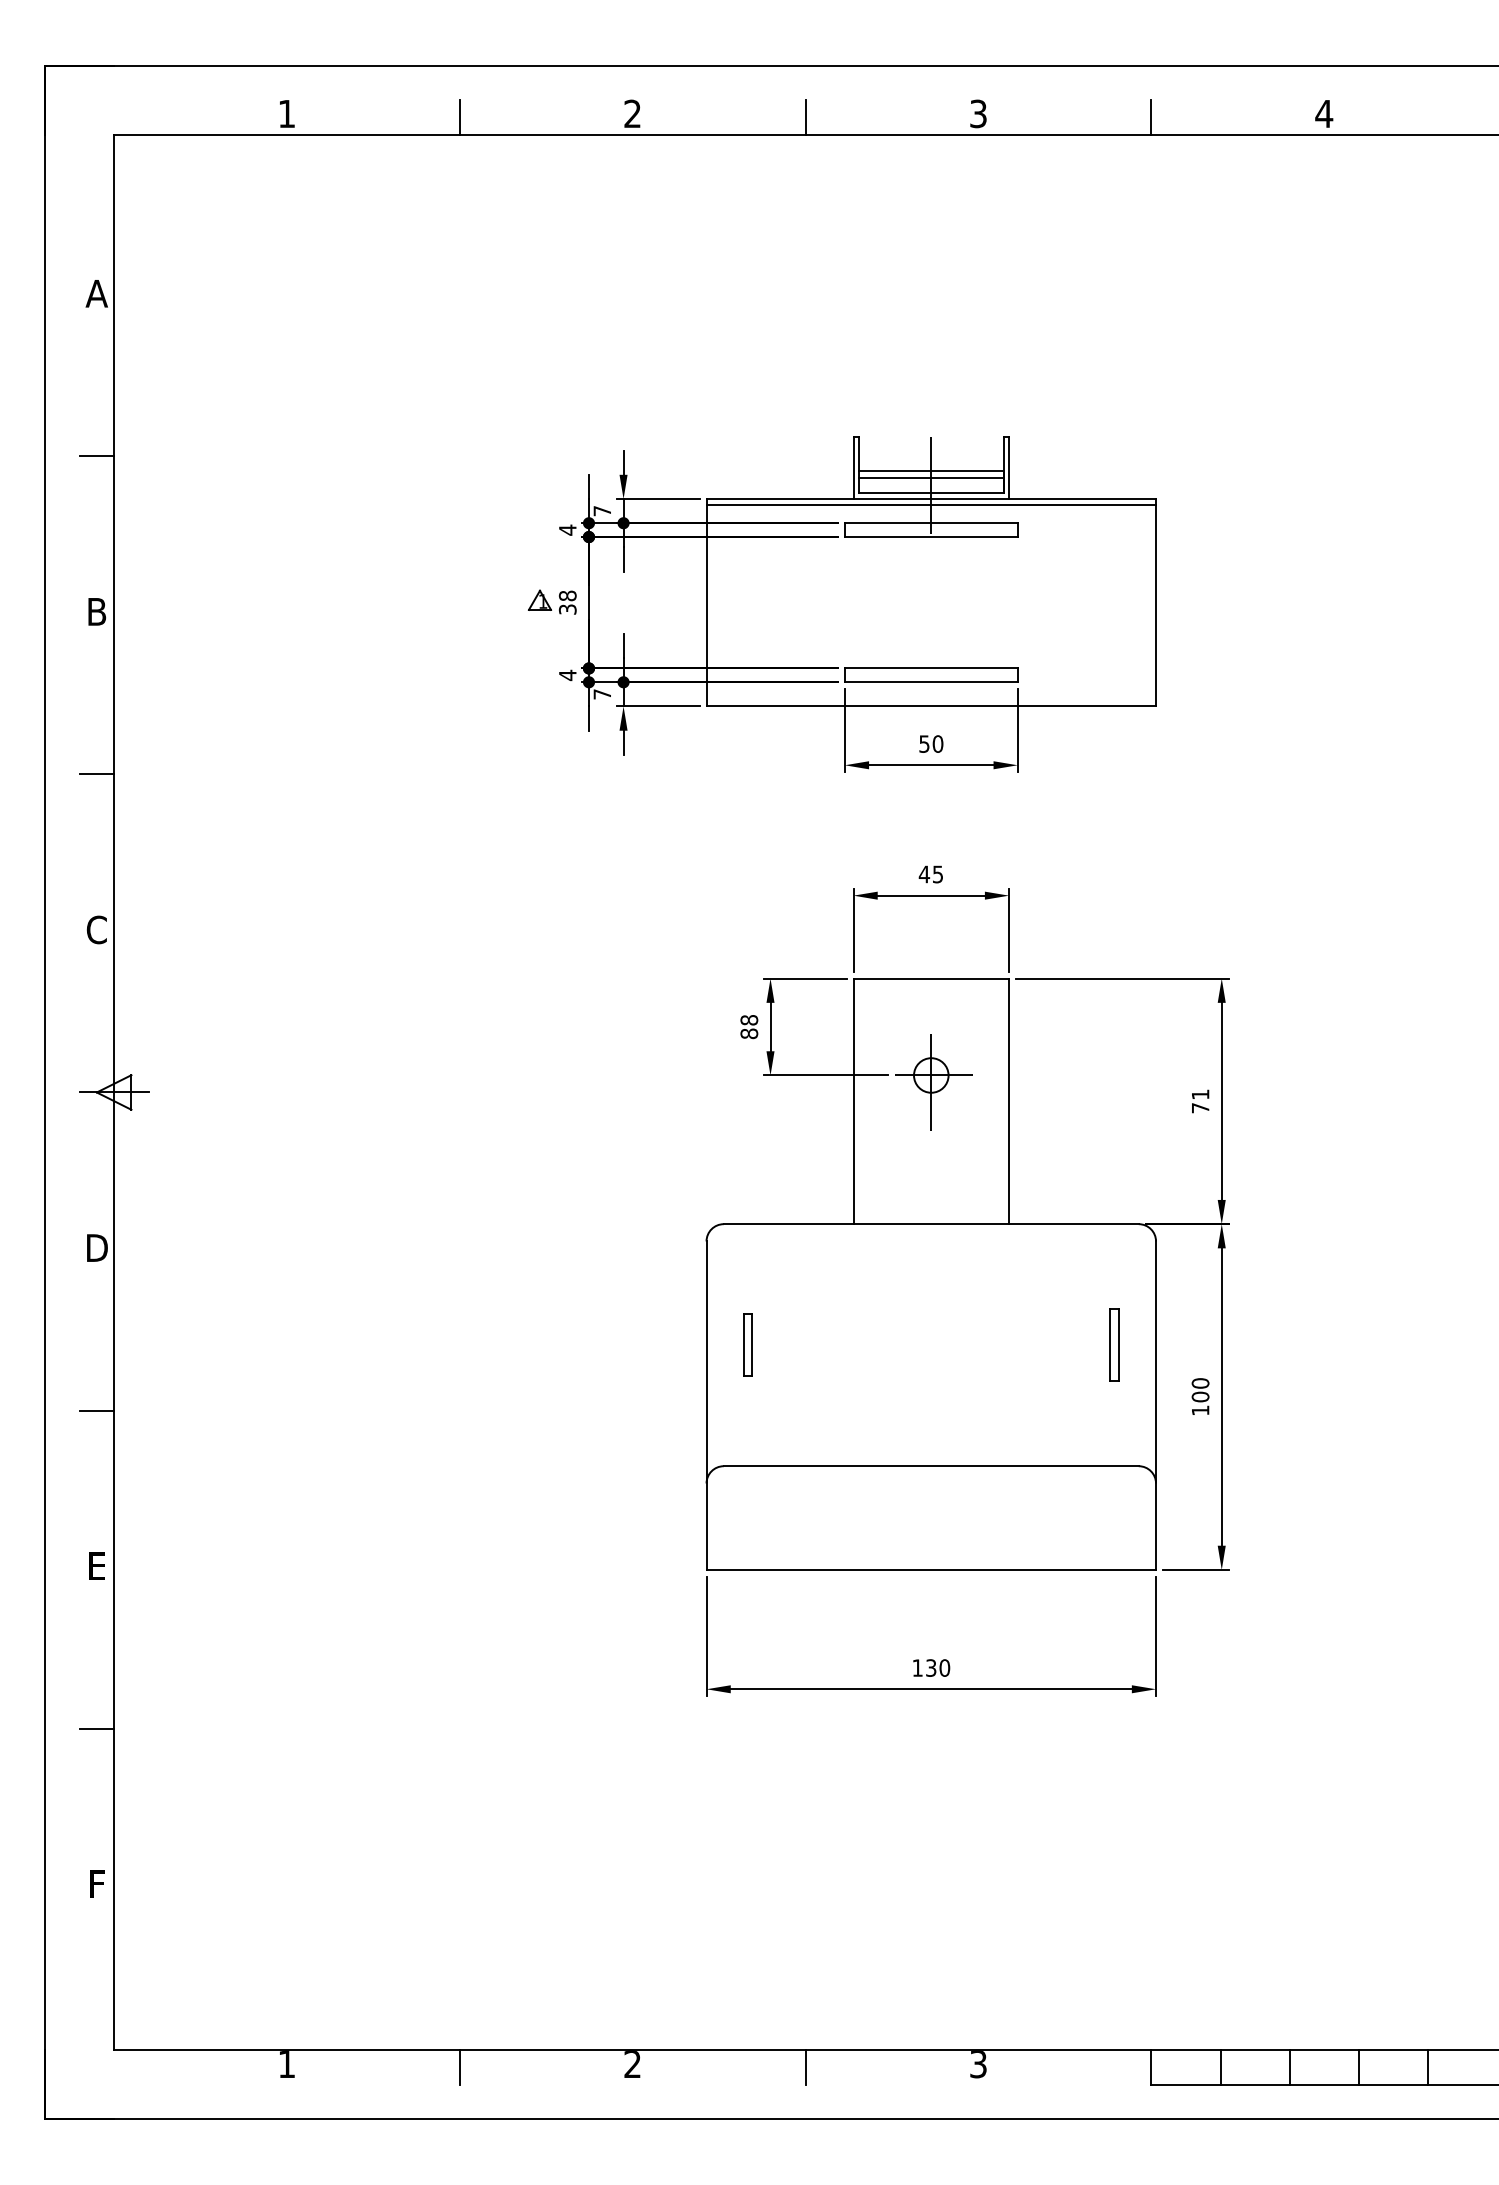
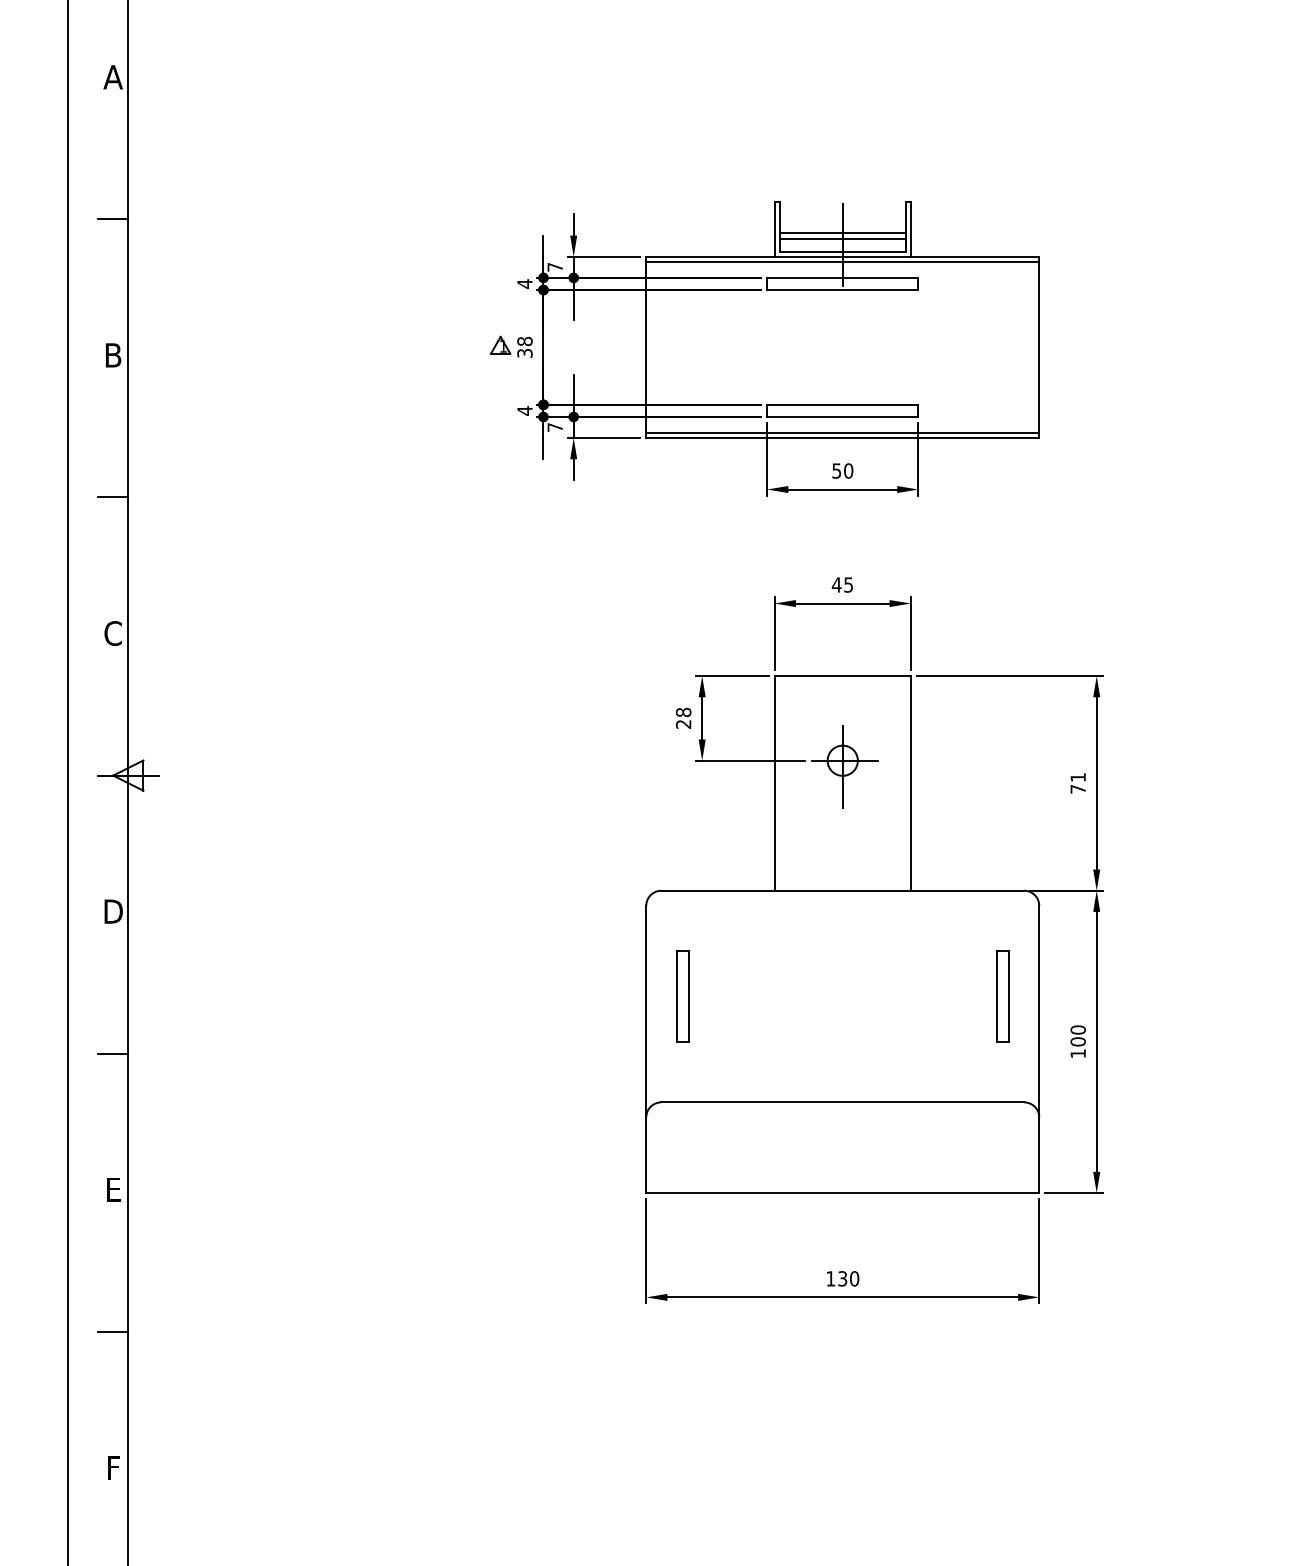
line: (931, 700) -> (842, 432), added
text: (749, 1033) -> (683, 724), 88 -> 28
part: (747, 1344) -> (682, 995), size x1.67
part: (1114, 1344) -> (1002, 995), size x1.43

